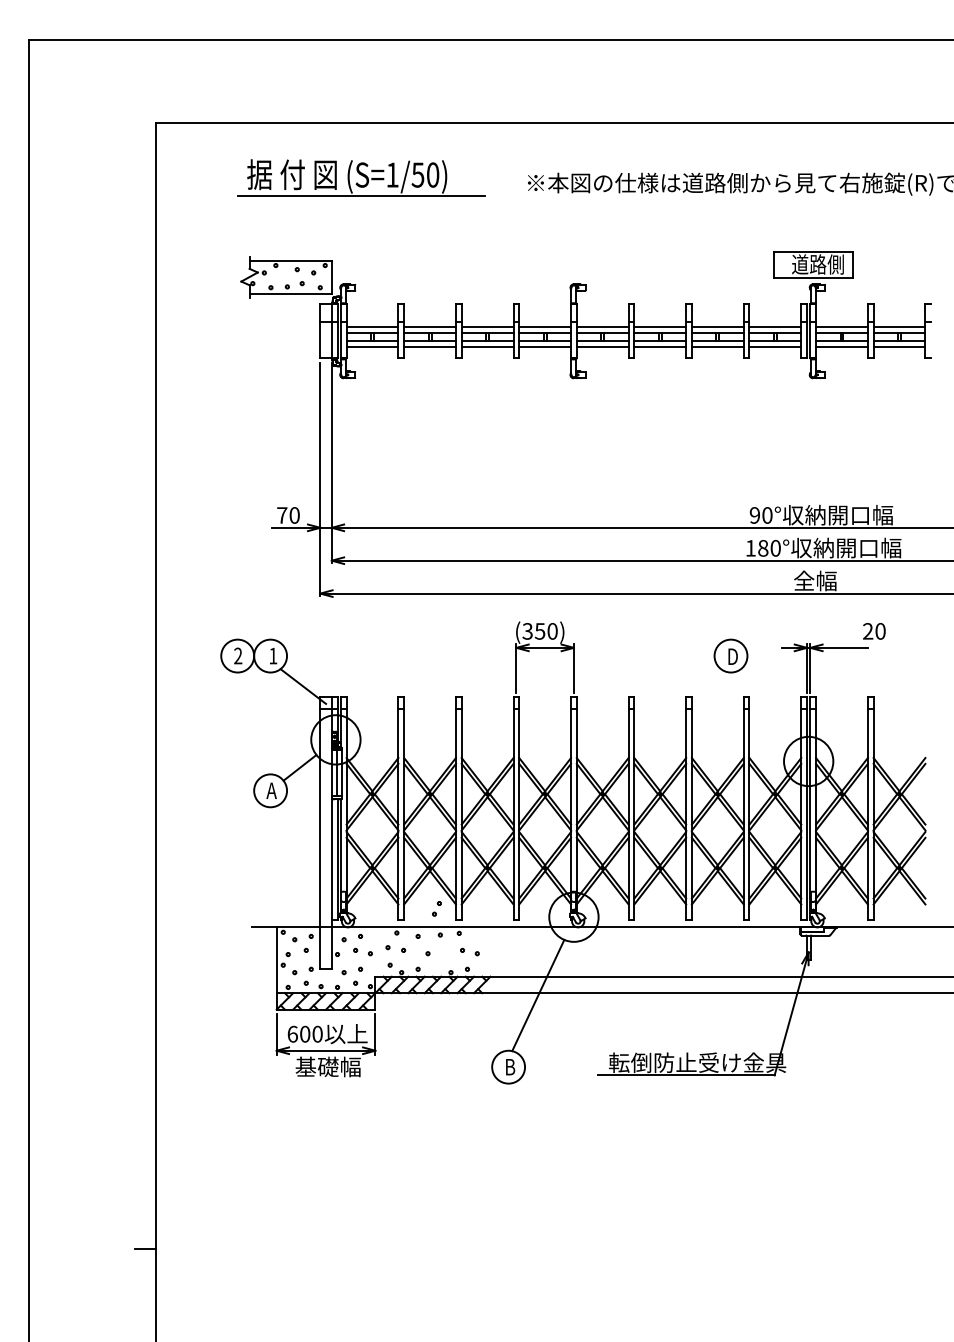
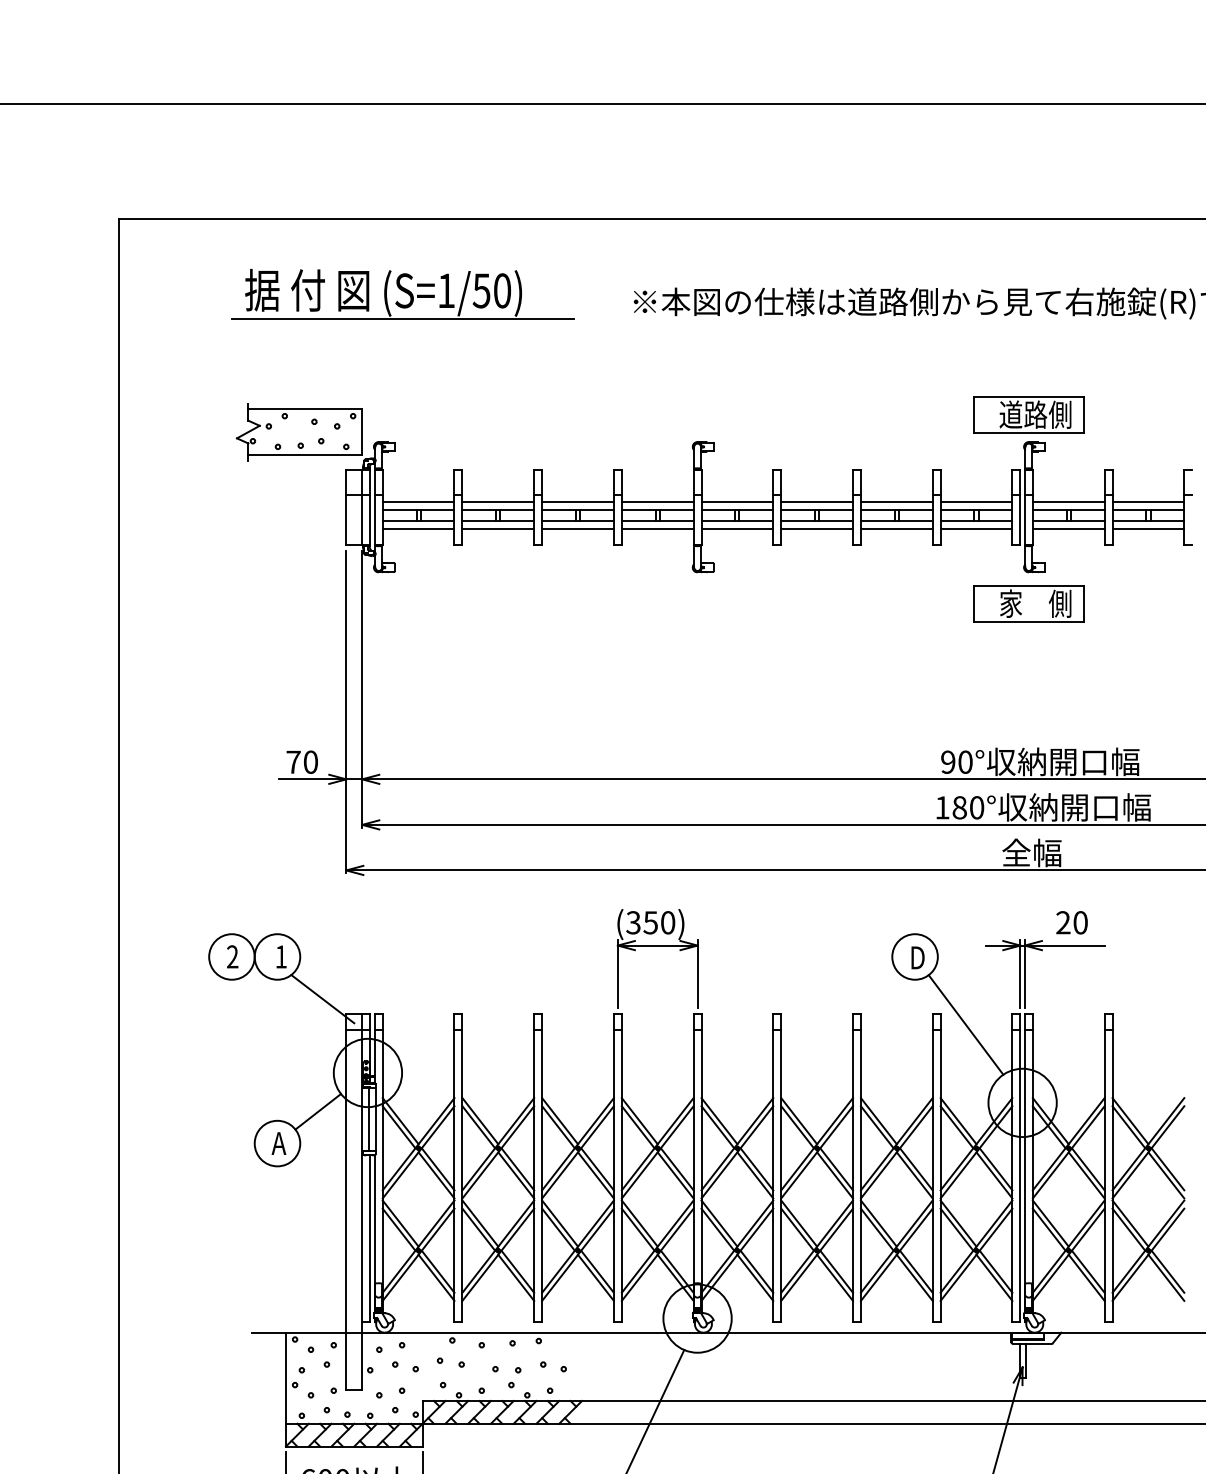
part: (813, 400) -> (1029, 603), added
text: (874, 631) -> (1072, 922), moved
line: (767, 705) -> (965, 1025), added
part: (436, 908) -> (514, 1377), moved

